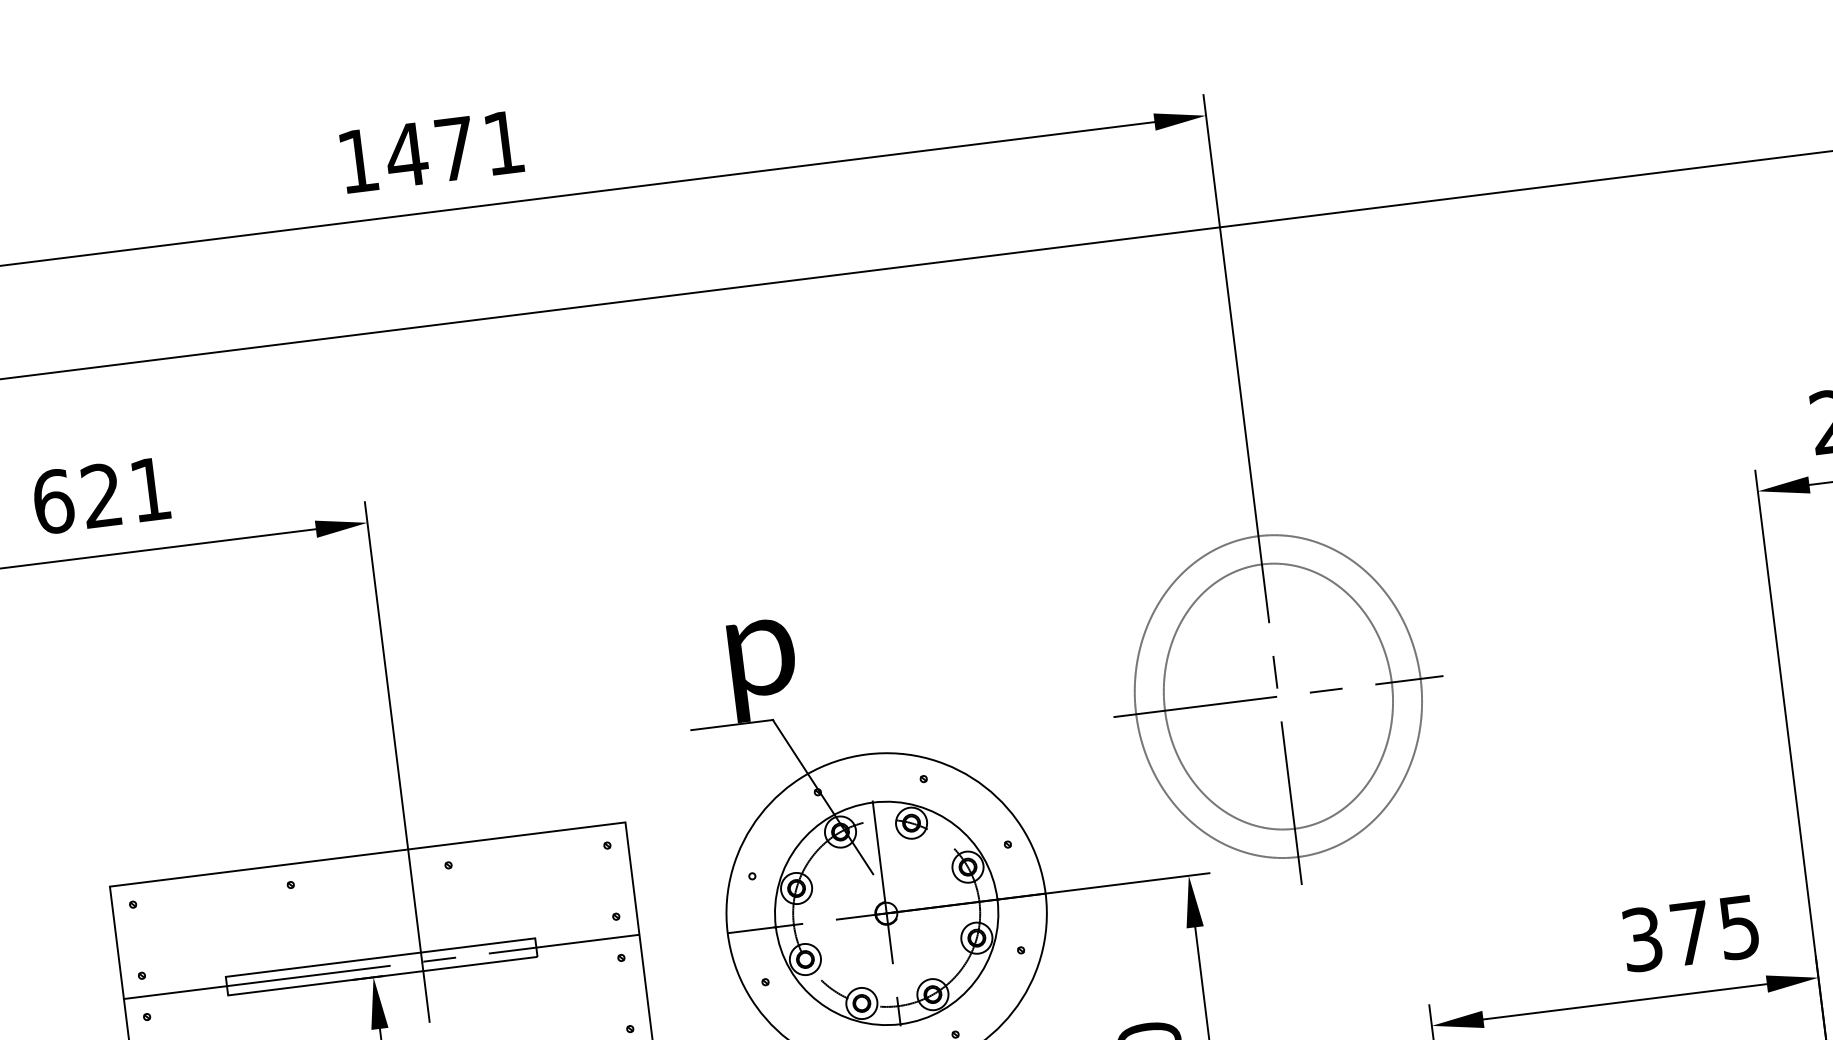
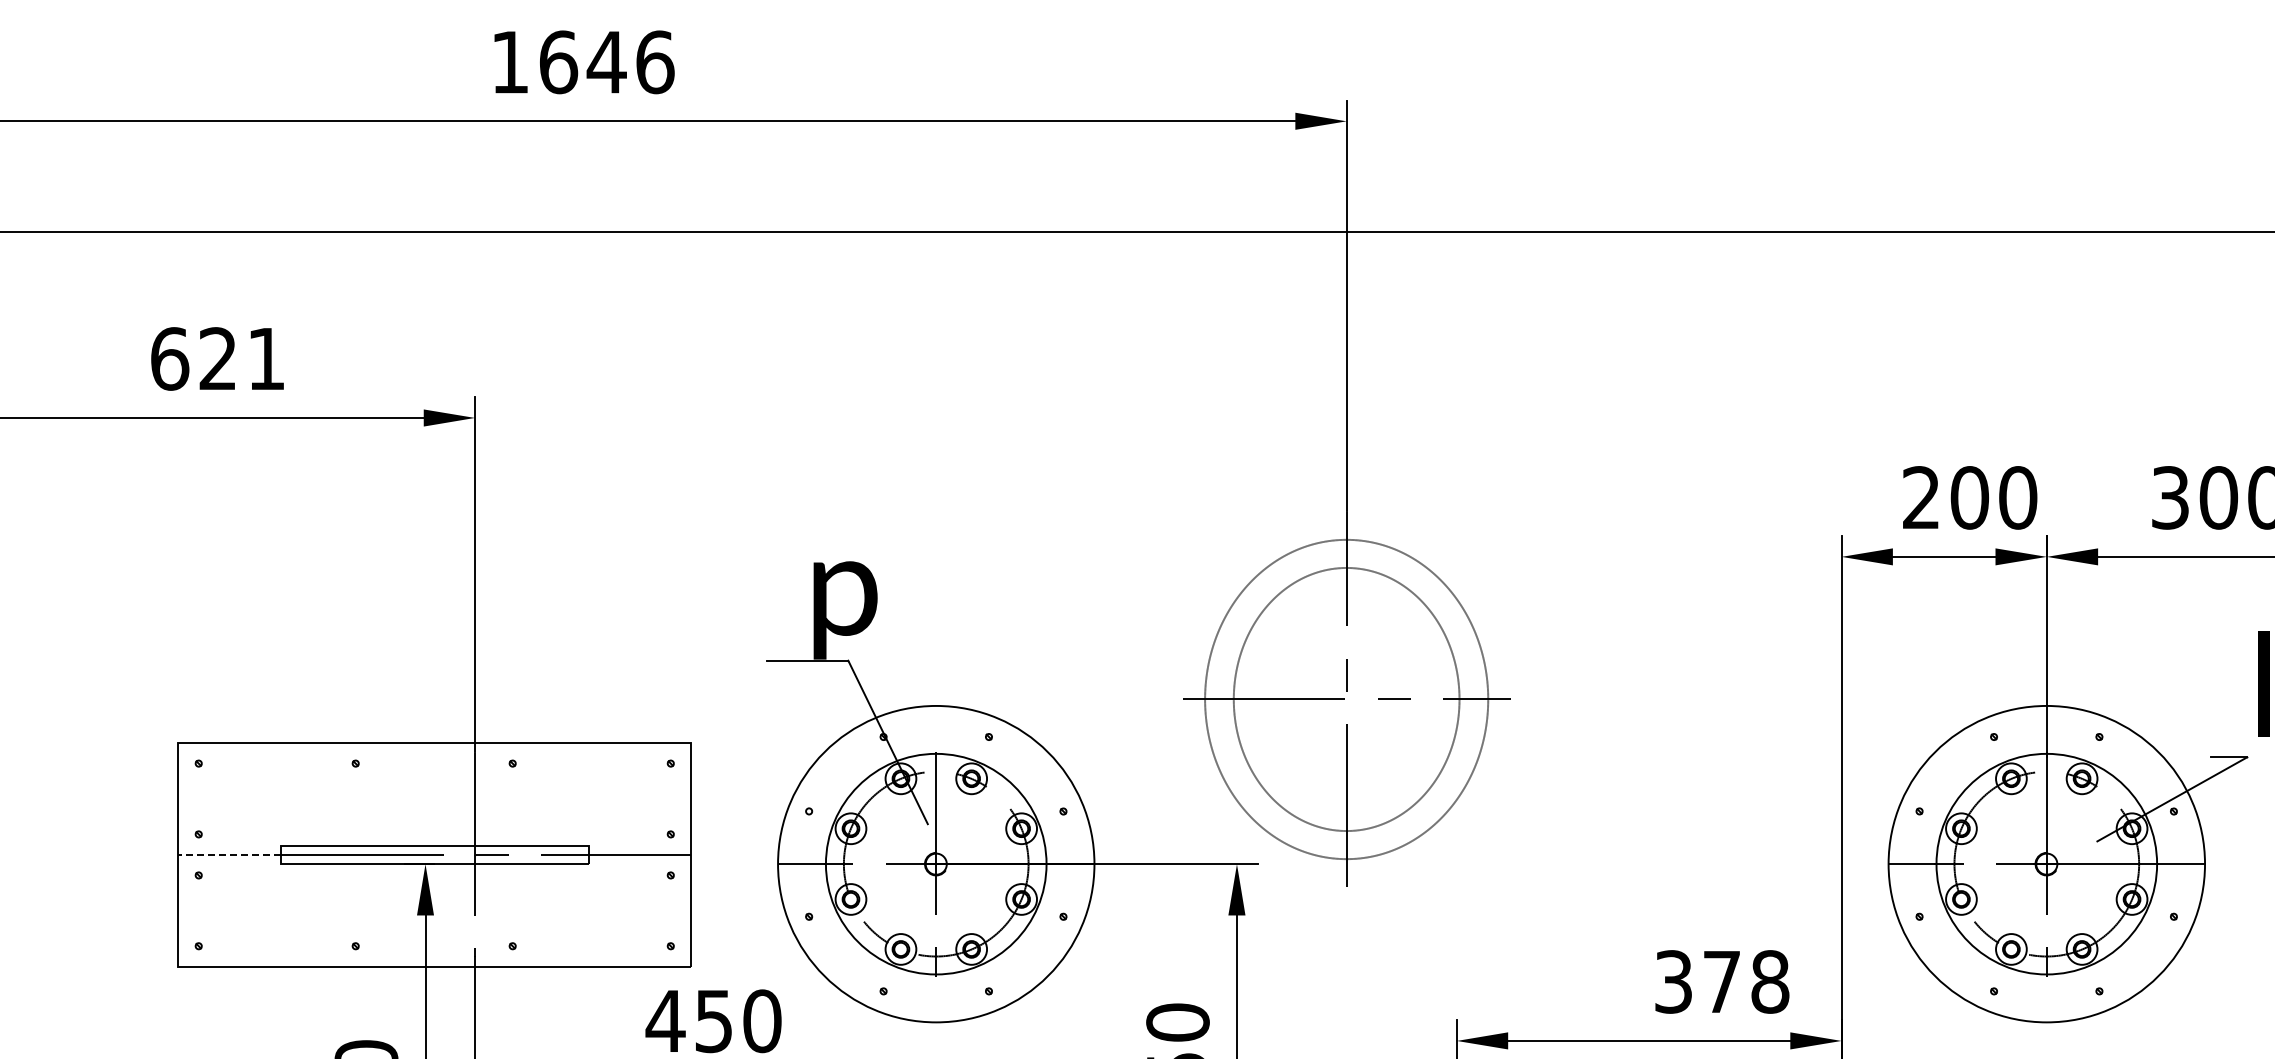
text: (455, 149) -> (606, 62), 1471 -> 1646
text: (1739, 926) -> (1770, 981), 375 -> 378
line: (175, 992) -> (229, 854), solid -> dashed

